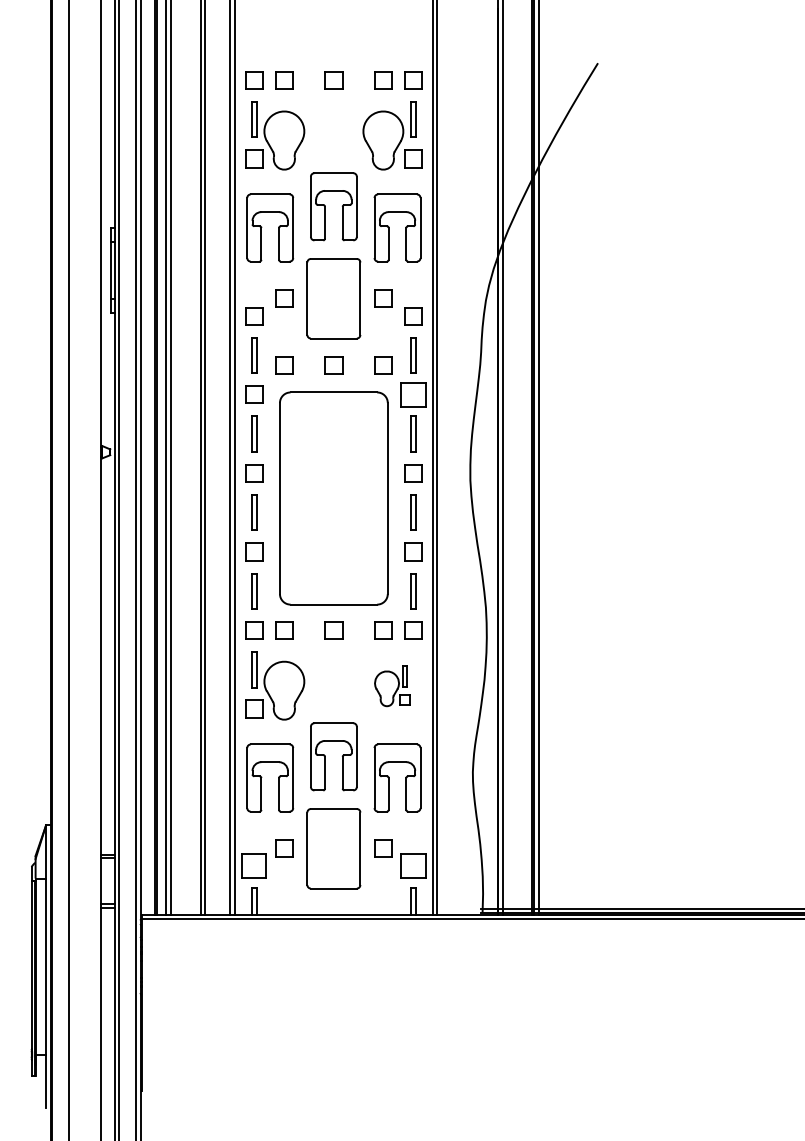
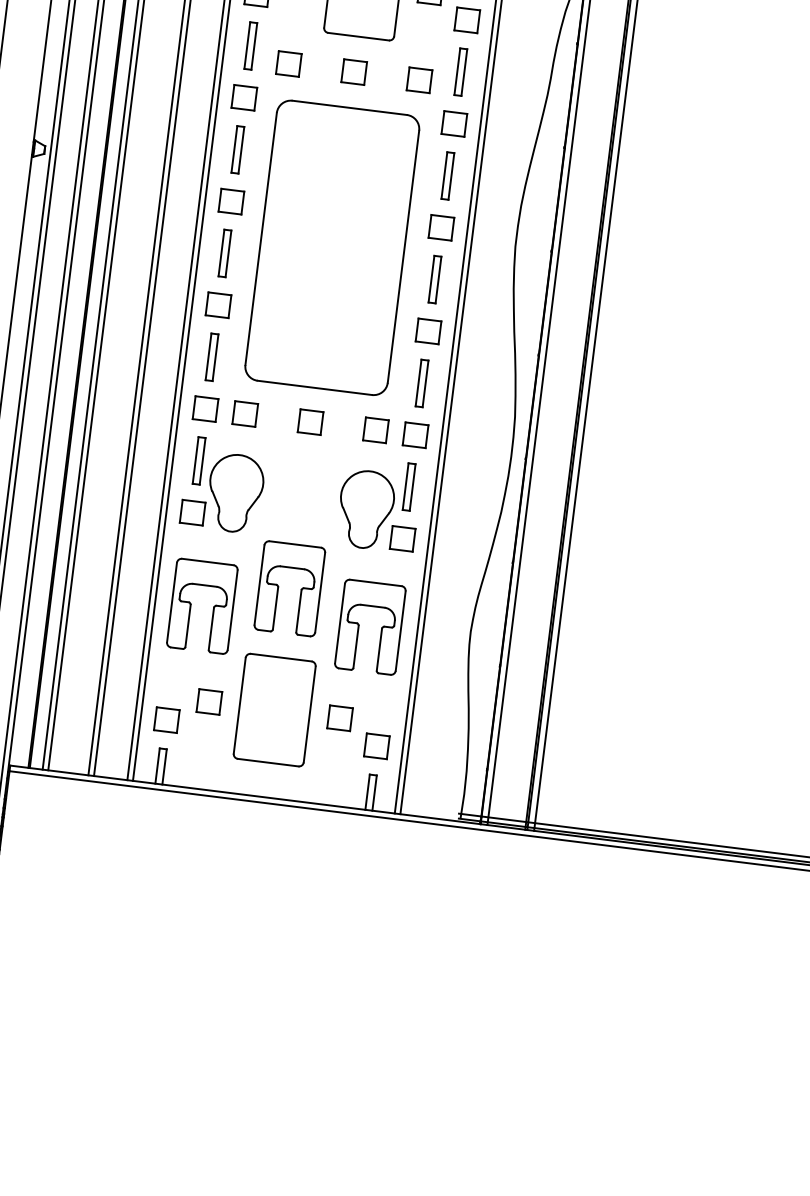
part: (413, 394) -> (454, 123), size x0.71
part: (392, 685) -> (378, 504), size x1.67
part: (254, 866) -> (167, 720), size x0.71
part: (413, 866) -> (376, 746), size x0.71

